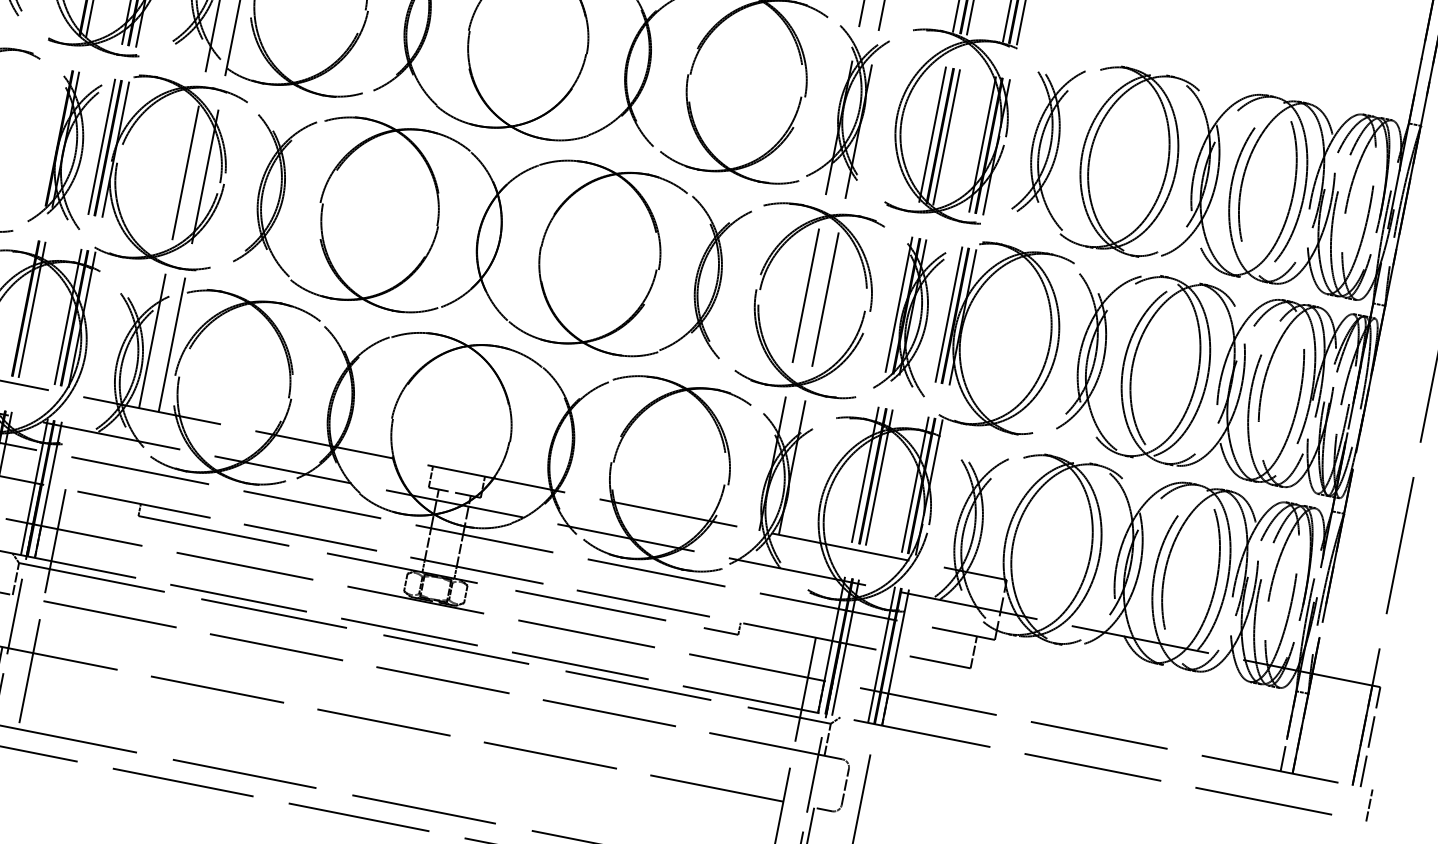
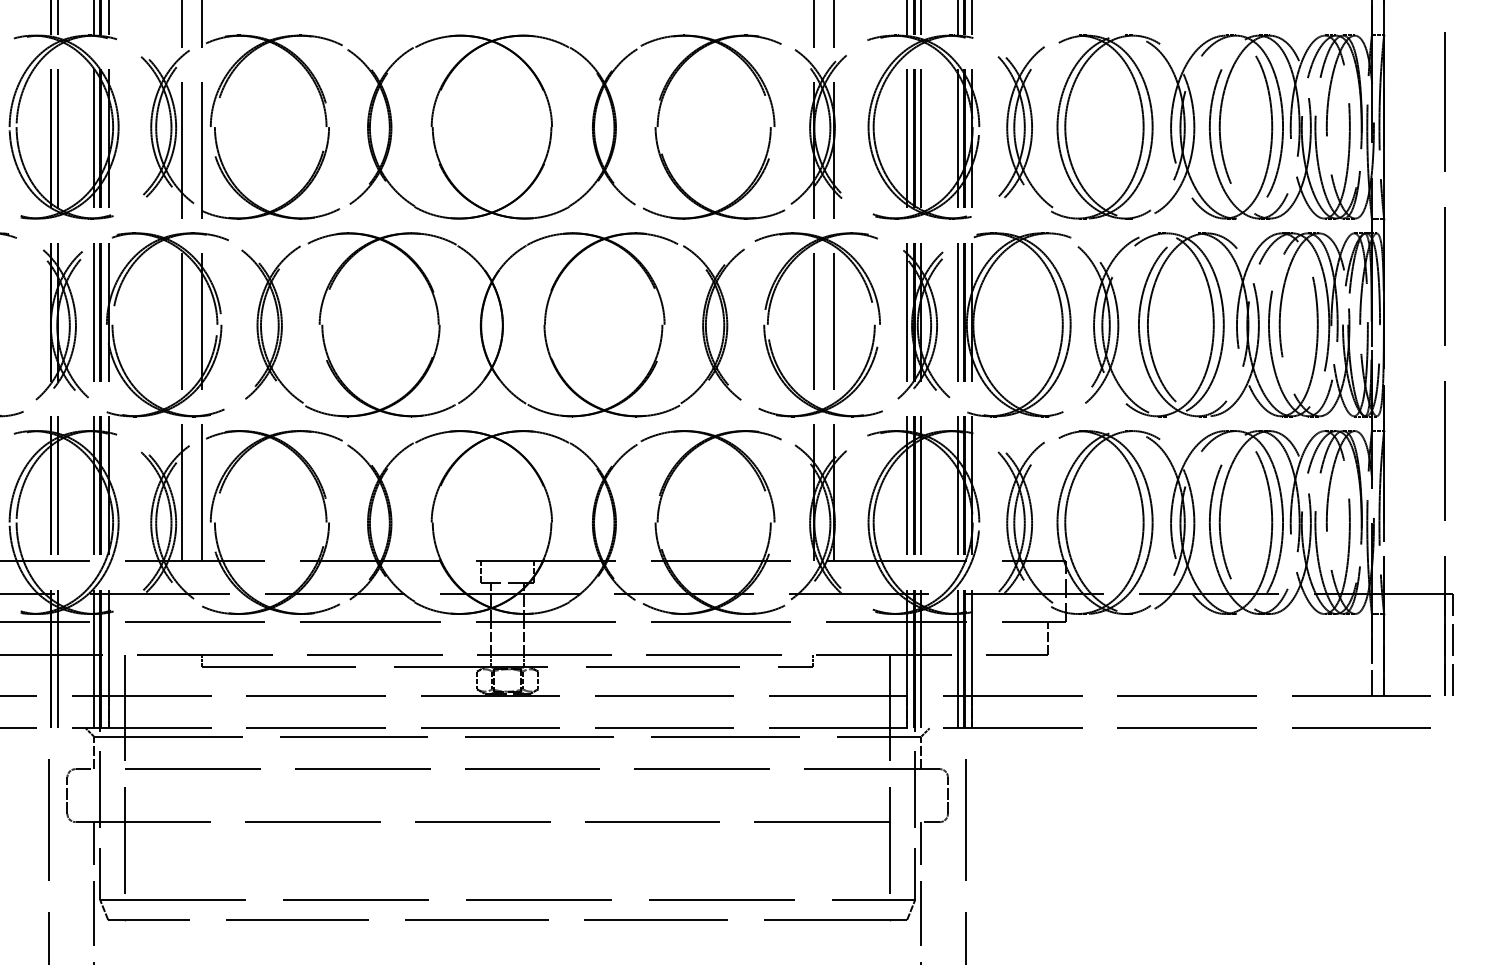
line: (1369, 804) -> (1465, 711), removed

